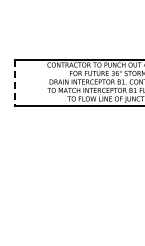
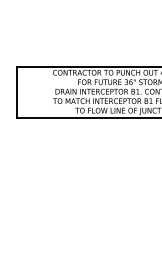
line: (15, 83) -> (17, 93), dashed -> solid

